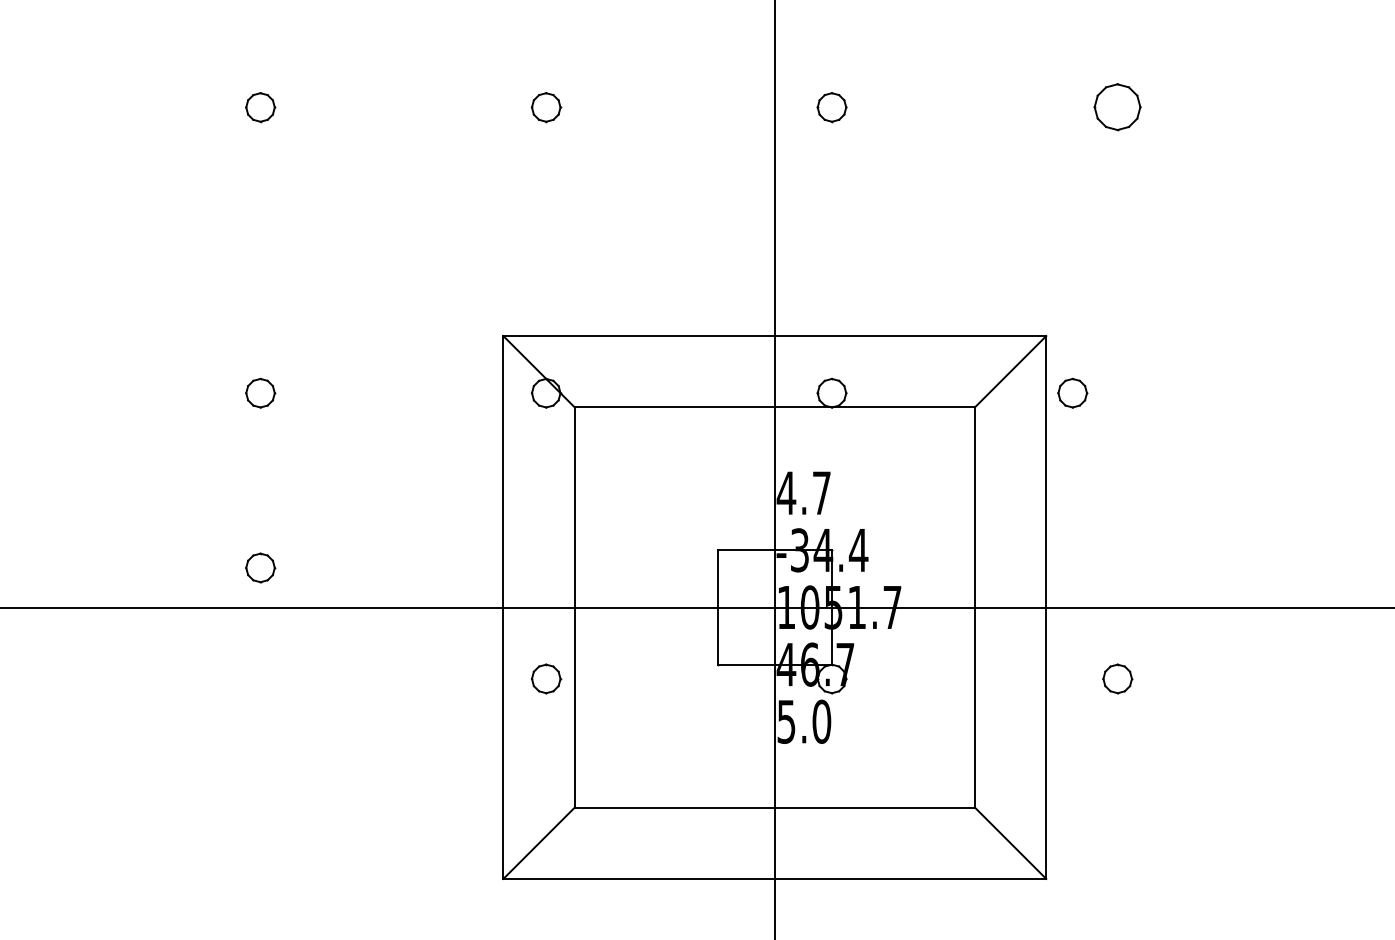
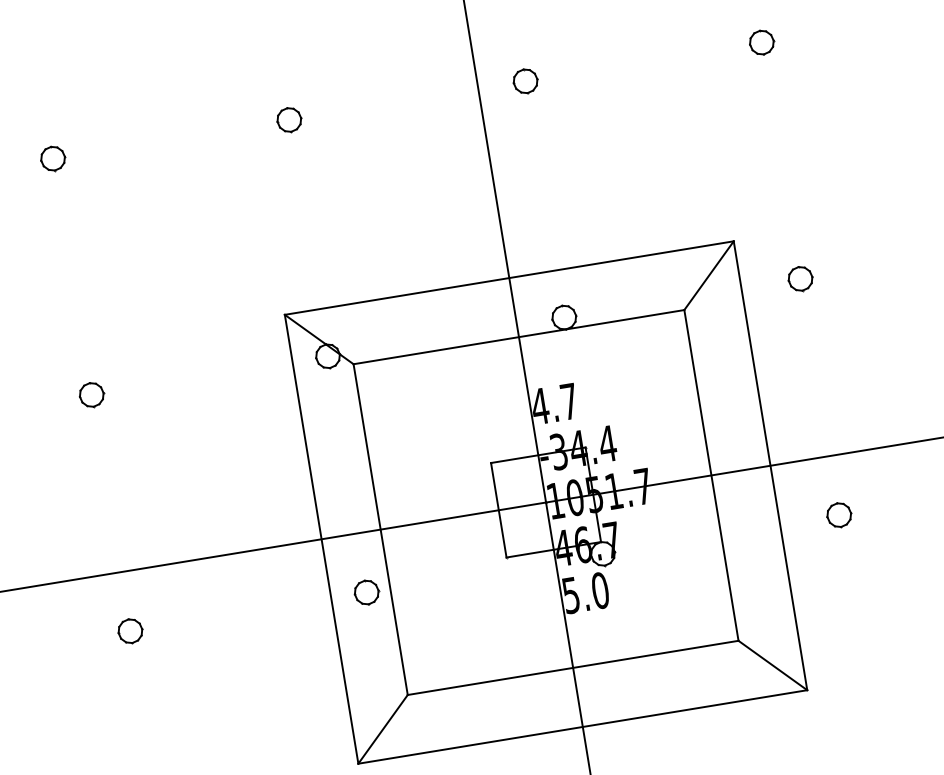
part: (1117, 107) -> (761, 42), size x0.62
part: (1072, 392) -> (800, 278), moved
part: (260, 567) -> (130, 630), moved

